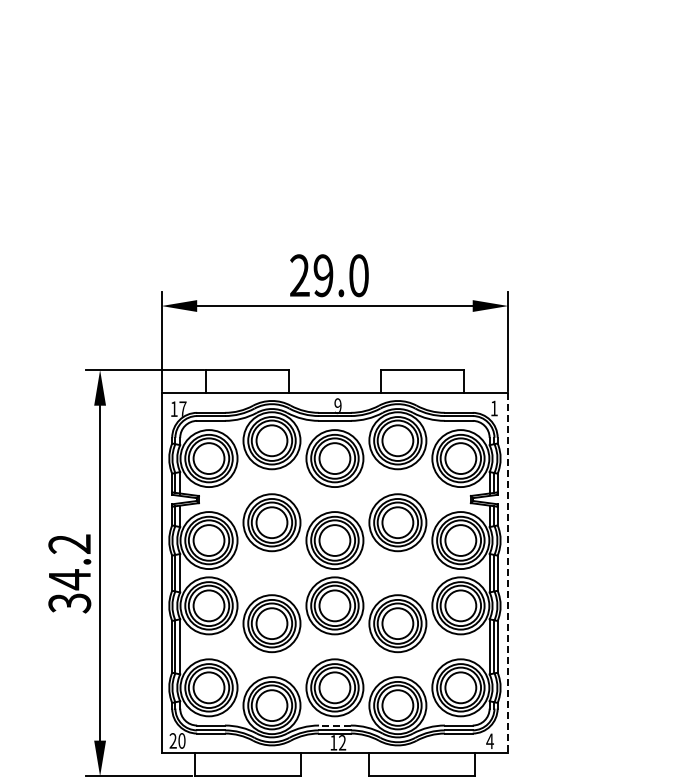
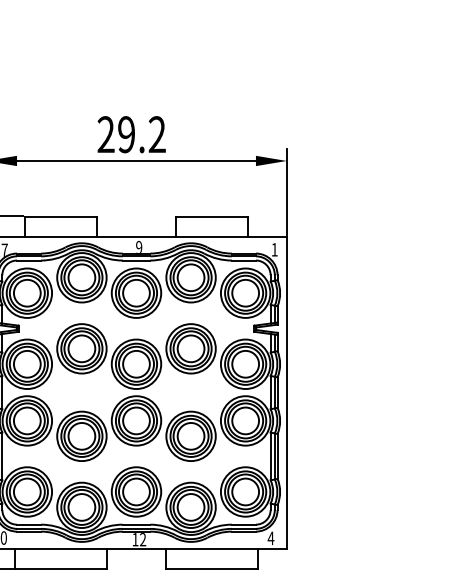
text: (358, 275) -> (156, 134), 29.0 -> 29.2
line: (508, 573) -> (286, 392), dashed -> solid
line: (334, 725) -> (136, 524), dashed -> solid

